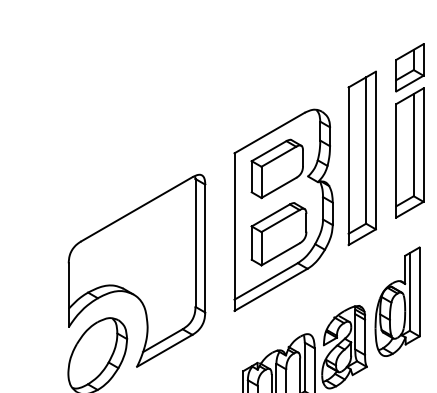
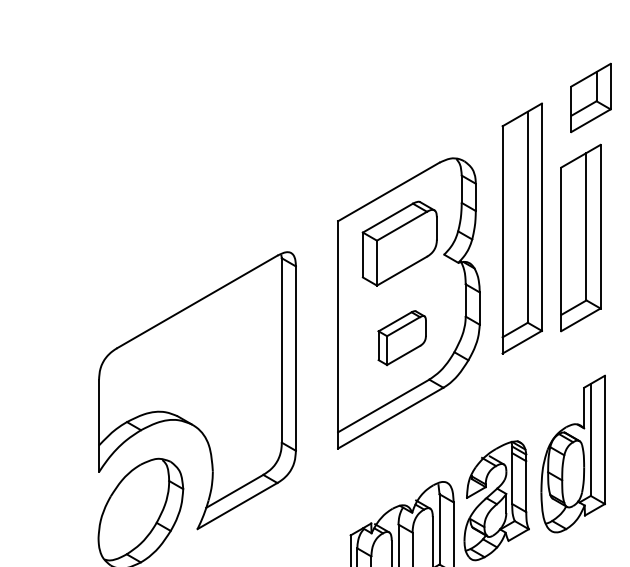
part: (409, 152) -> (580, 237), moved
part: (278, 234) -> (401, 338), size x0.6
part: (397, 301) -> (573, 453), moved

